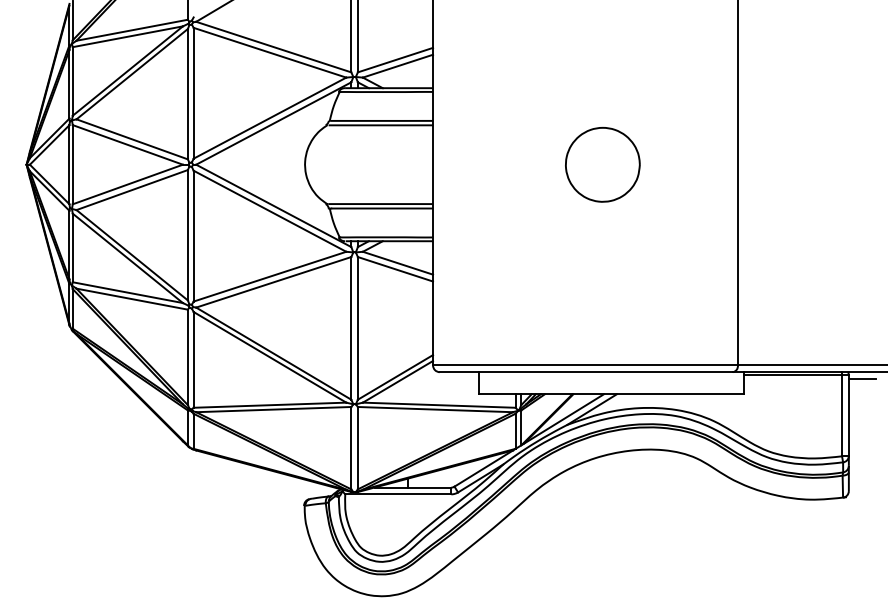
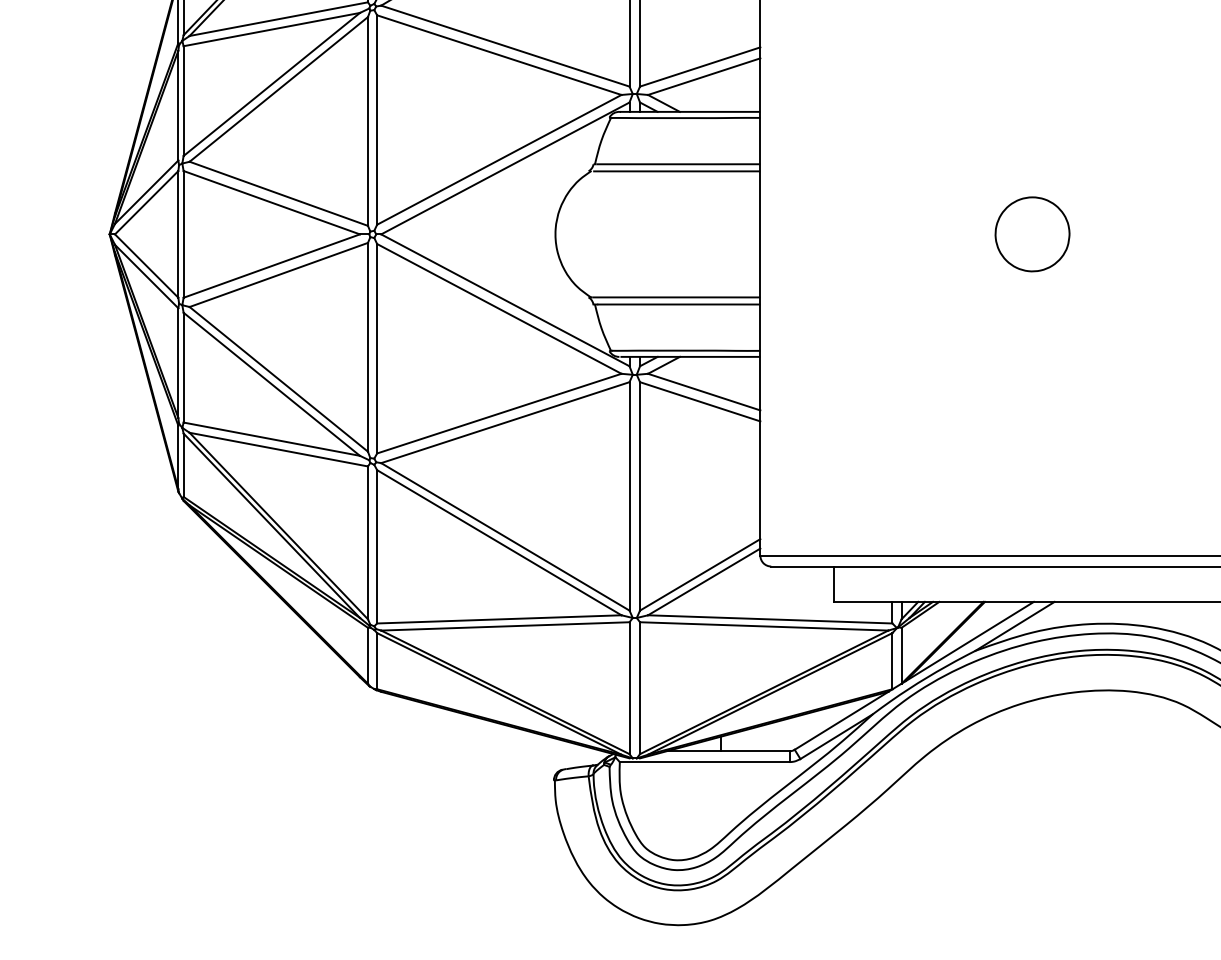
part: (603, 164) -> (1033, 234), size x0.62

